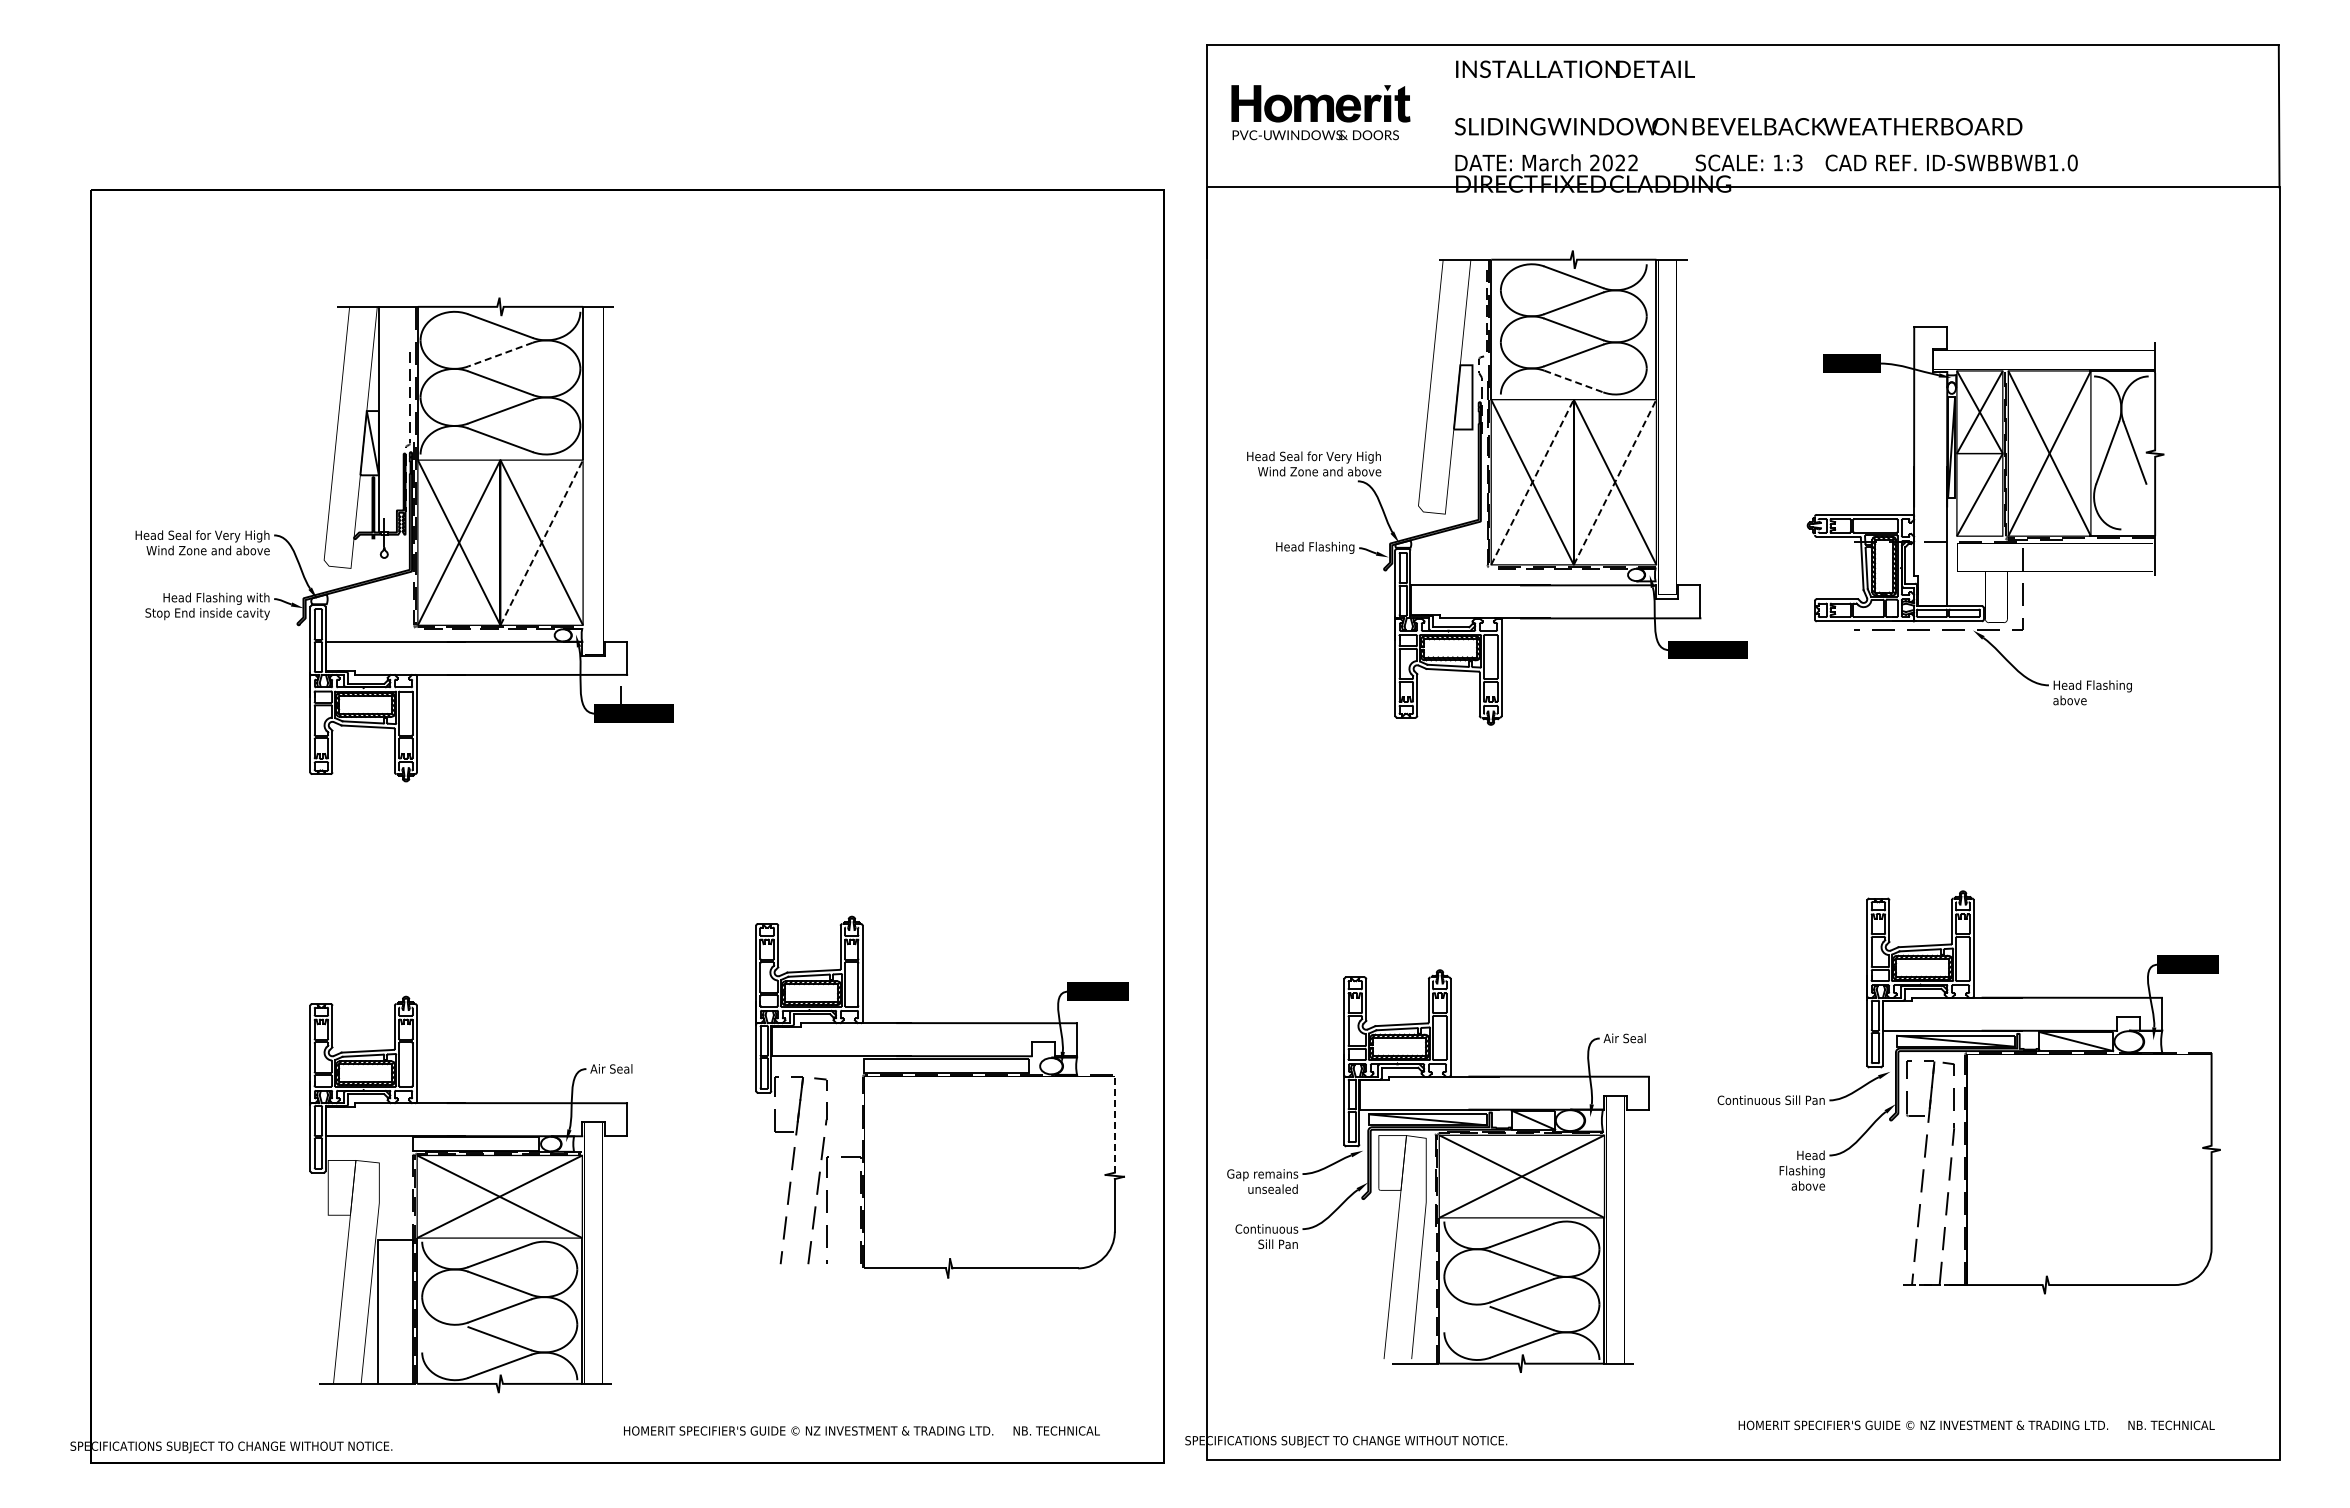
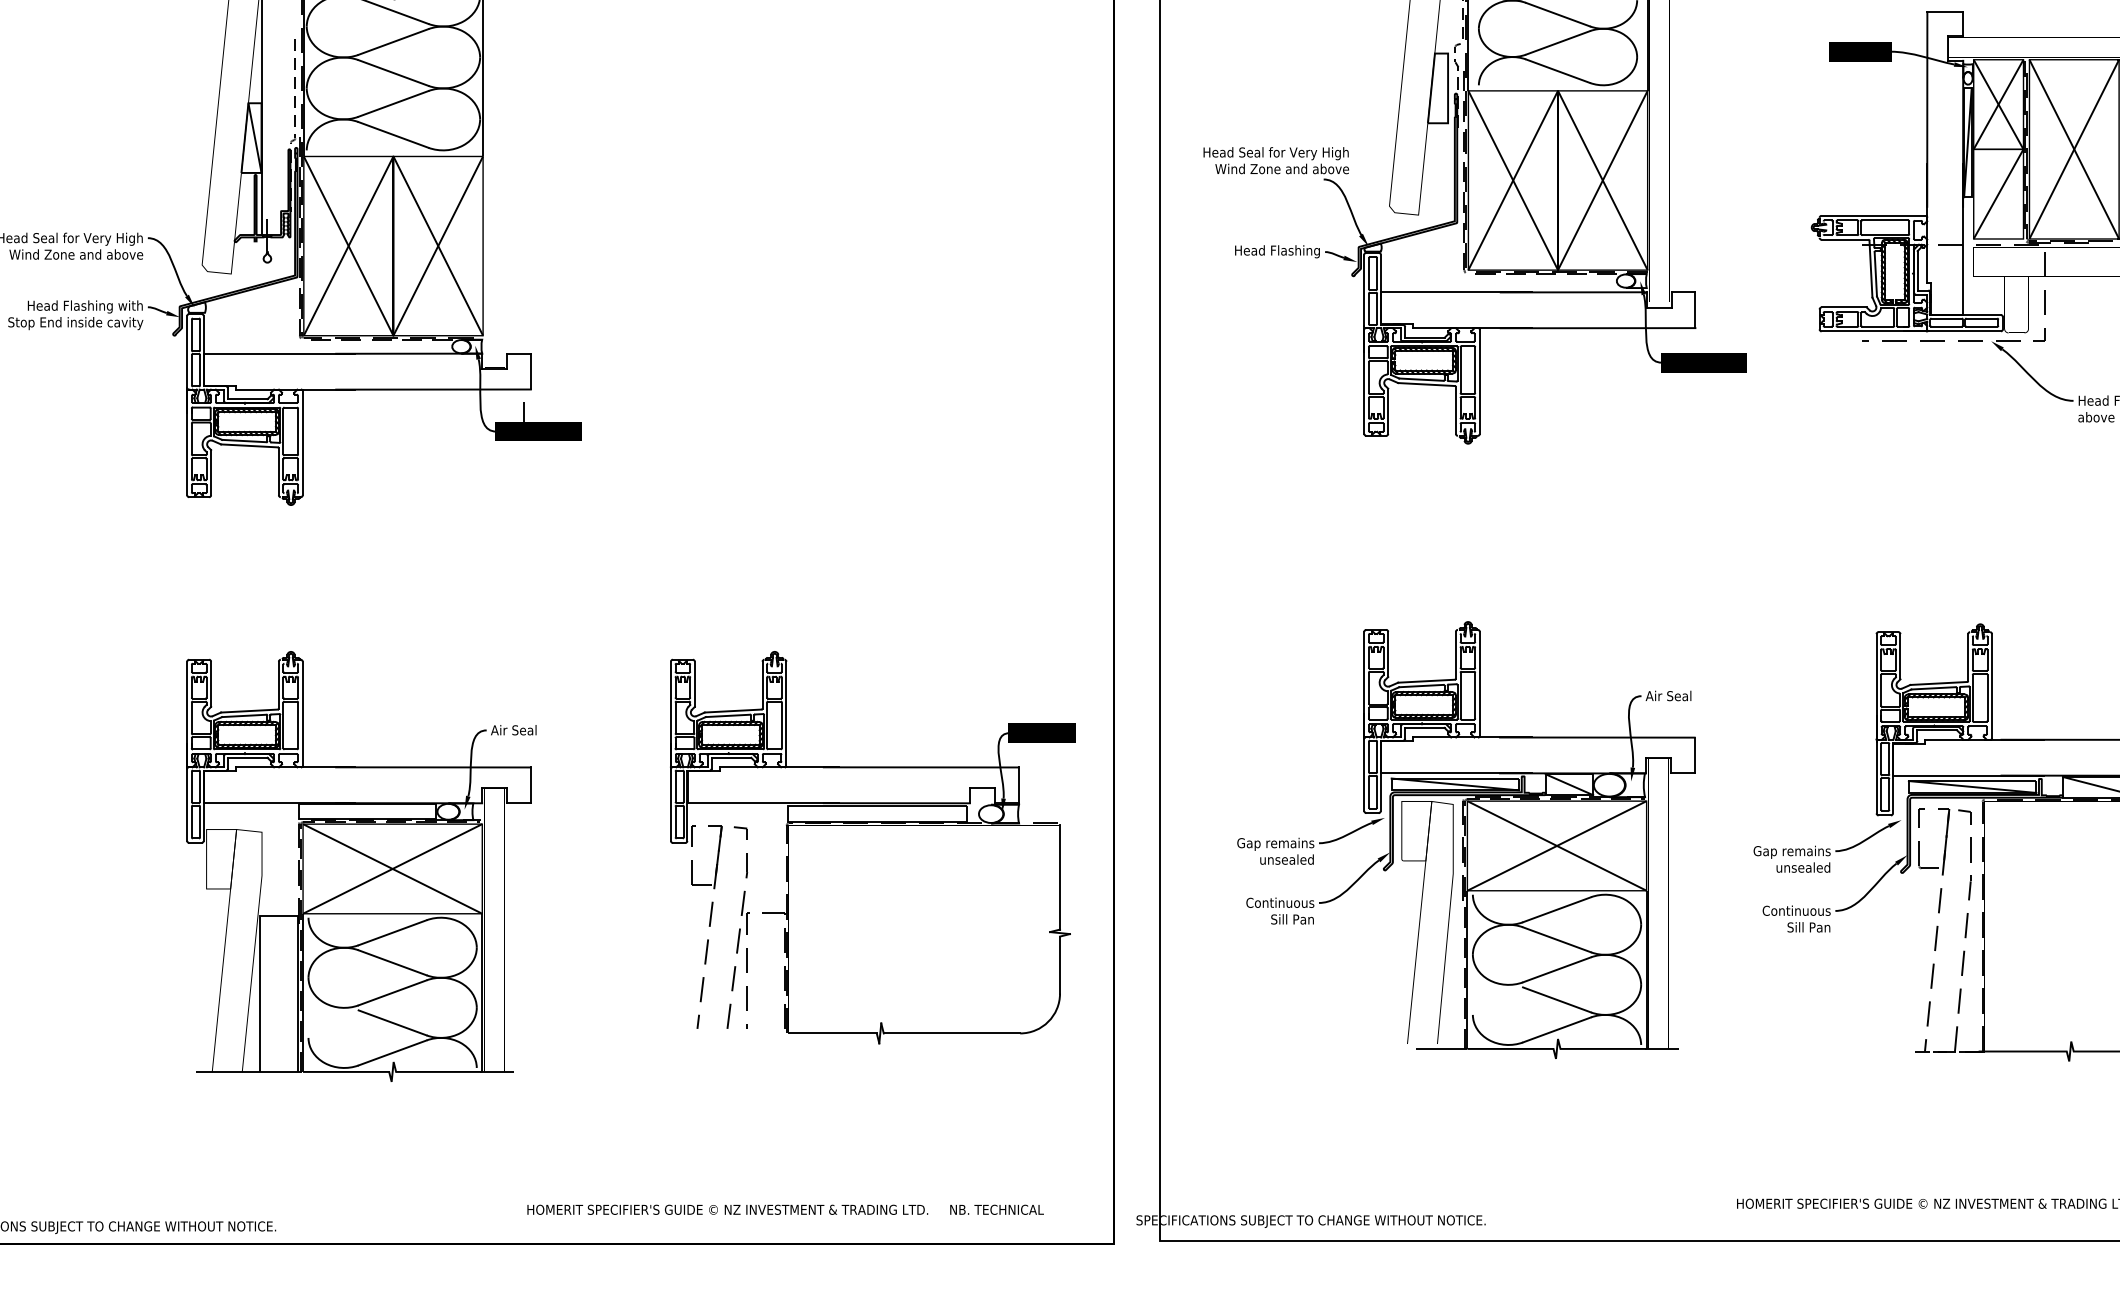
line: (500, 354) -> (393, 41), dashed -> solid
line: (1574, 381) -> (1558, 71), dashed -> solid
line: (1532, 481) -> (1513, 179), dashed -> solid
line: (1615, 481) -> (1603, 179), dashed -> solid
line: (542, 542) -> (439, 245), dashed -> solid
text: (1771, 1107) -> (1772, 858), Continuous Sill Pan -> Gap remains unsealed
line: (1114, 1124) -> (1059, 877), dashed -> solid
part: (1438, 1170) -> (1466, 839), moved
text: (1793, 1170) -> (1796, 927), Head Flashing above -> Continuous Sill Pan
part: (470, 1194) -> (360, 866), moved

